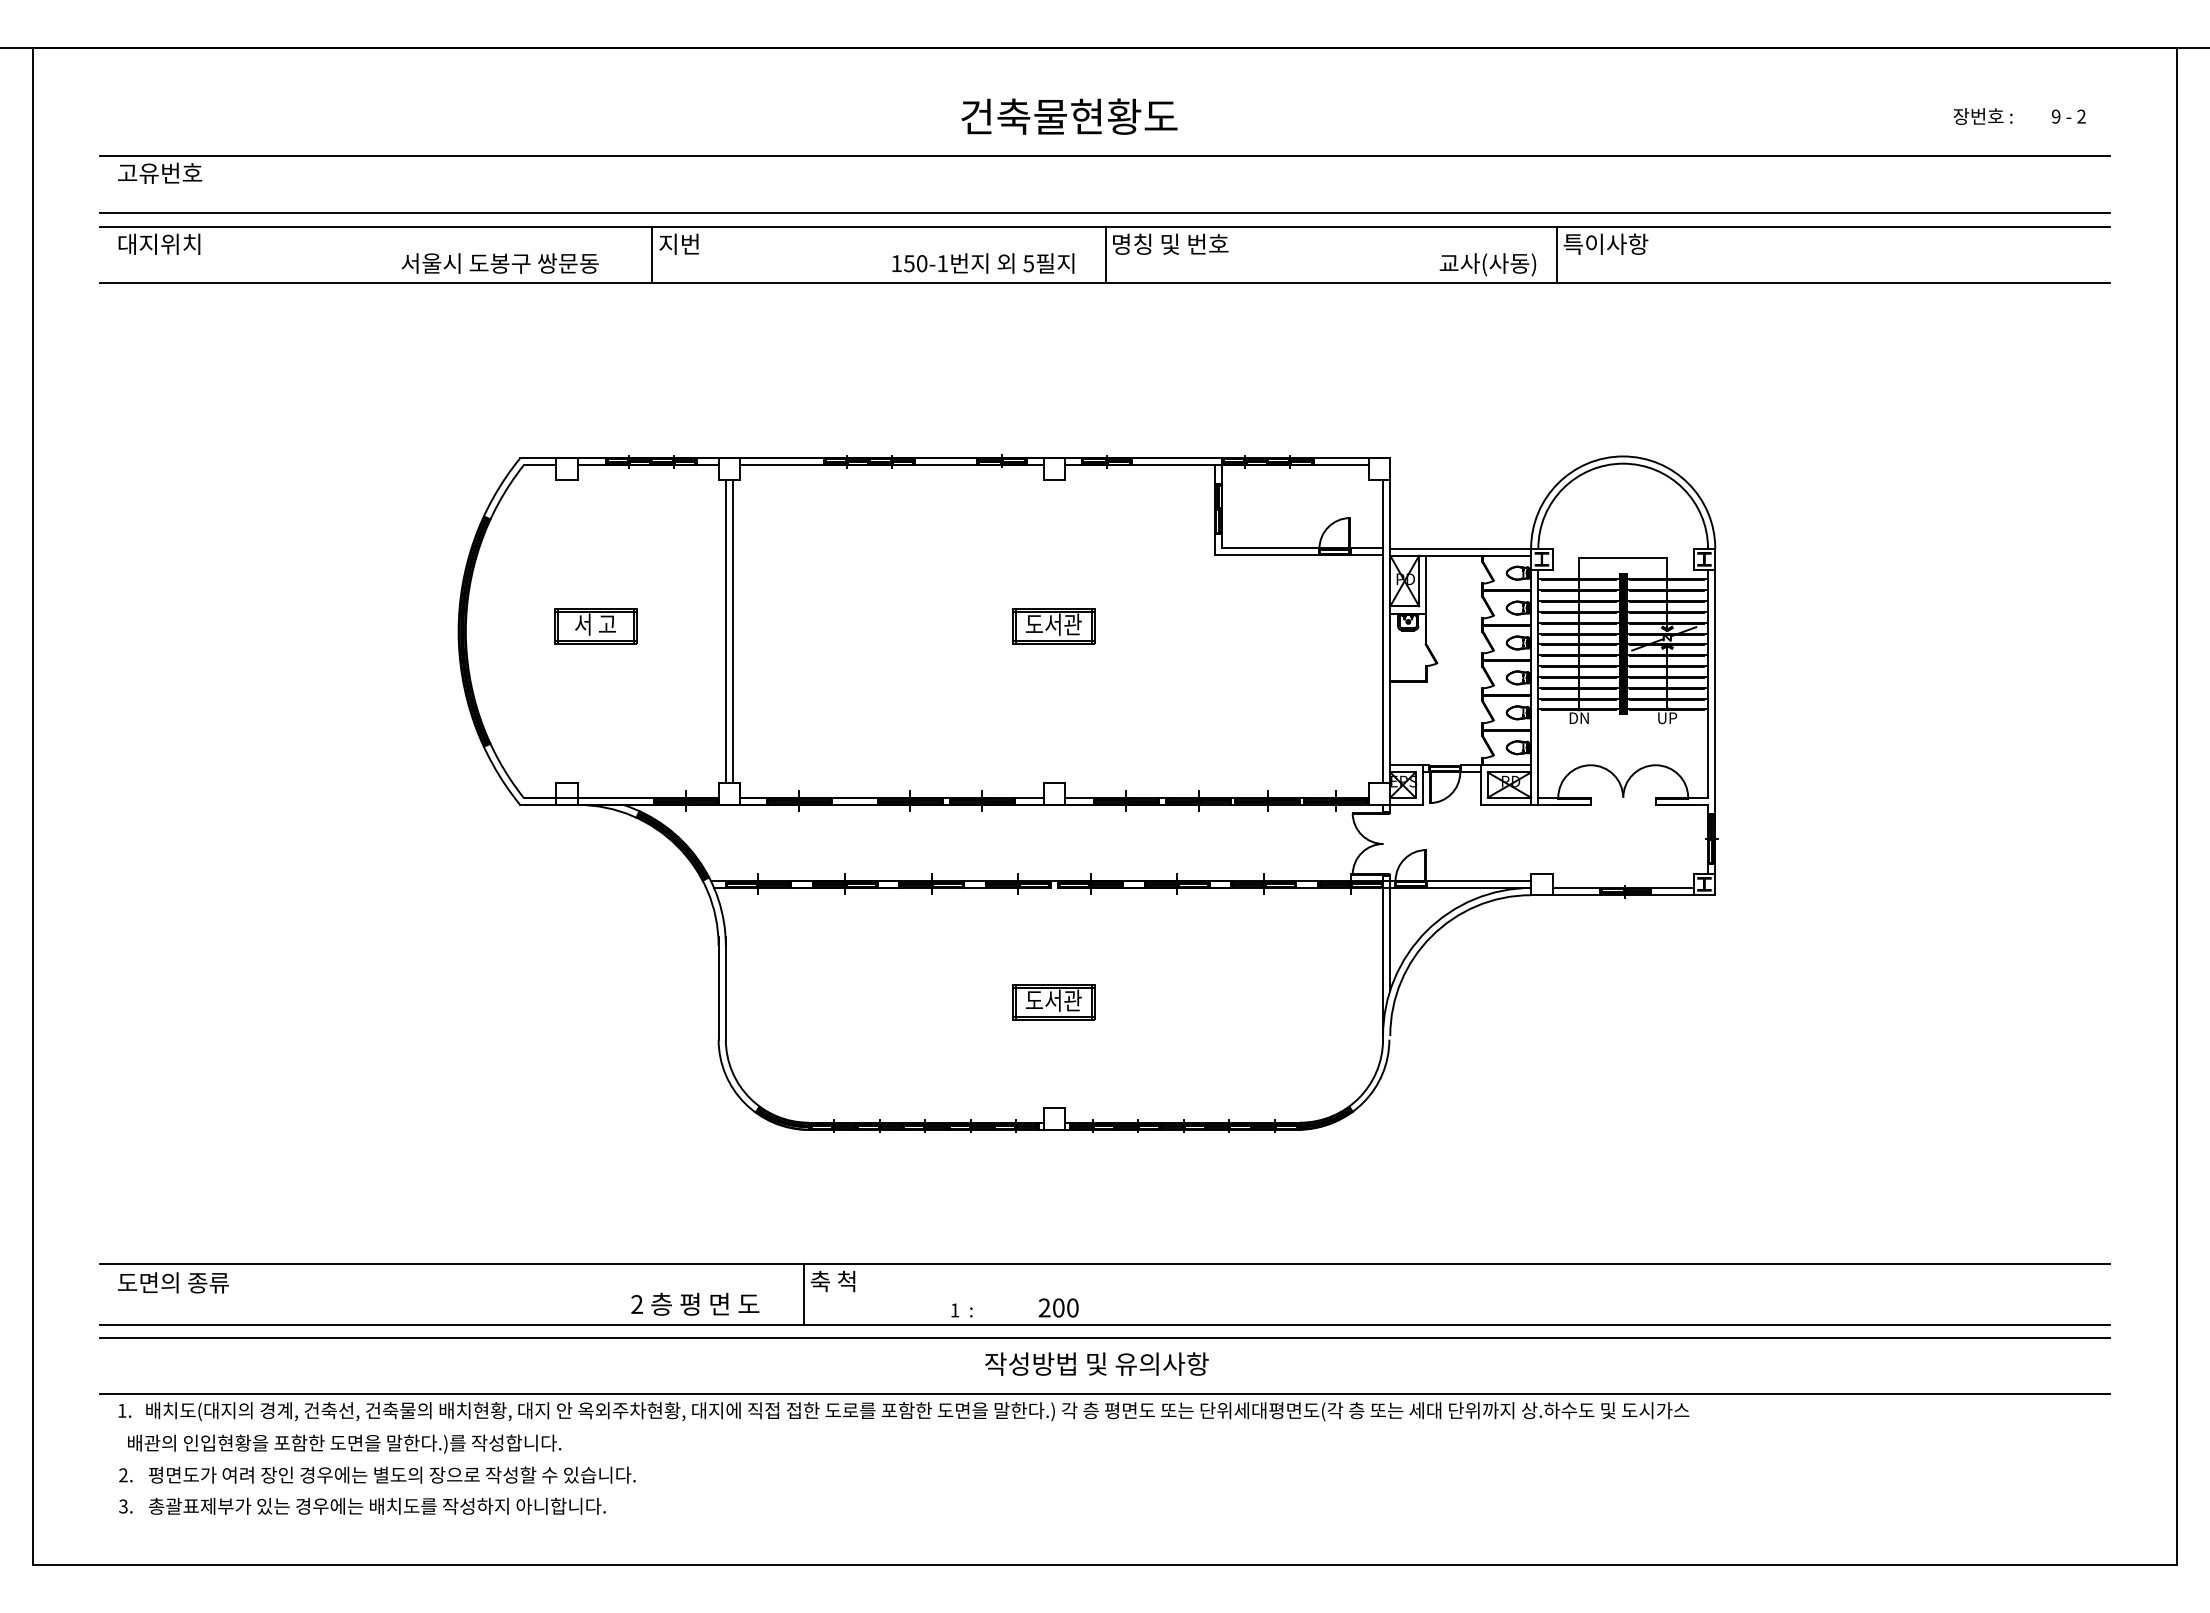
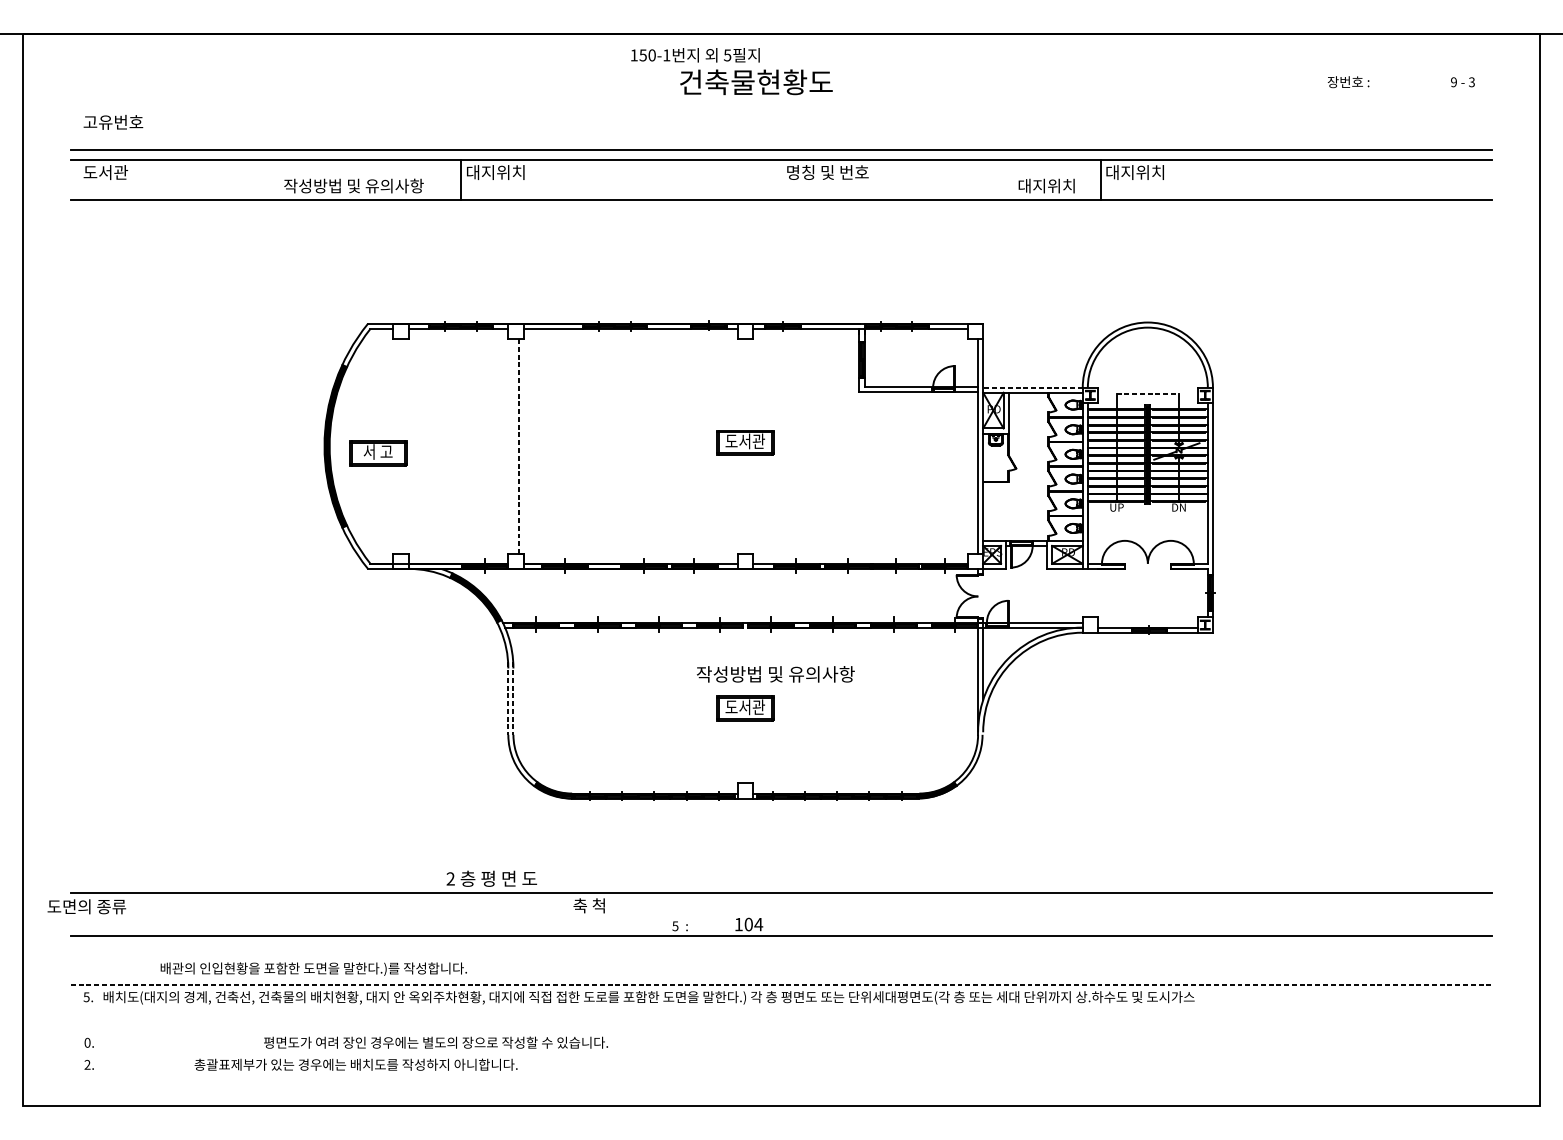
text: (1982, 116) -> (1348, 82), moved
text: (2081, 116) -> (1471, 82), 2 -> 3
line: (1104, 155) -> (781, 109), removed
text: (159, 243) -> (113, 171), 대지위치 -> 도서관
text: (700, 243) -> (495, 171), 지번 -> 대지위치
text: (1605, 243) -> (1135, 171), 특이사항 -> 대지위치
line: (1105, 254) -> (781, 179), removed
text: (500, 263) -> (354, 186), 서울시 도봉구 쌍문동 -> 작성방법 및 유의사항
text: (983, 263) -> (695, 55), moved
text: (1487, 264) -> (1051, 186), 교사(사동) -> 대지위치
line: (1460, 548) -> (1032, 387), solid -> dashed
line: (1623, 558) -> (1148, 394), solid -> dashed
part: (595, 626) -> (378, 453), moved
line: (725, 631) -> (513, 446), removed
line: (733, 631) -> (518, 446), solid -> dashed
text: (1579, 718) -> (1116, 507), DN -> UP
text: (1667, 718) -> (1179, 507), UP -> DN
line: (718, 988) -> (508, 698), solid -> dashed
line: (725, 988) -> (513, 698), solid -> dashed
text: (173, 1282) -> (86, 906), moved
line: (803, 1293) -> (568, 914), removed
text: (695, 1303) -> (491, 878), moved
text: (1058, 1307) -> (748, 924), 200 -> 104
text: (954, 1310) -> (675, 926), 1 -> 5
line: (1104, 1338) -> (781, 946), removed
text: (1096, 1363) -> (775, 673), moved
line: (1105, 1394) -> (781, 985), solid -> dashed
text: (121, 1410) -> (86, 997), 1. -> 5.
text: (344, 1443) -> (313, 968), moved
text: (392, 1474) -> (436, 1042), moved
text: (123, 1475) -> (87, 1042), 2. -> 0.
text: (377, 1505) -> (356, 1064), moved
text: (123, 1506) -> (87, 1064), 3. -> 2.

